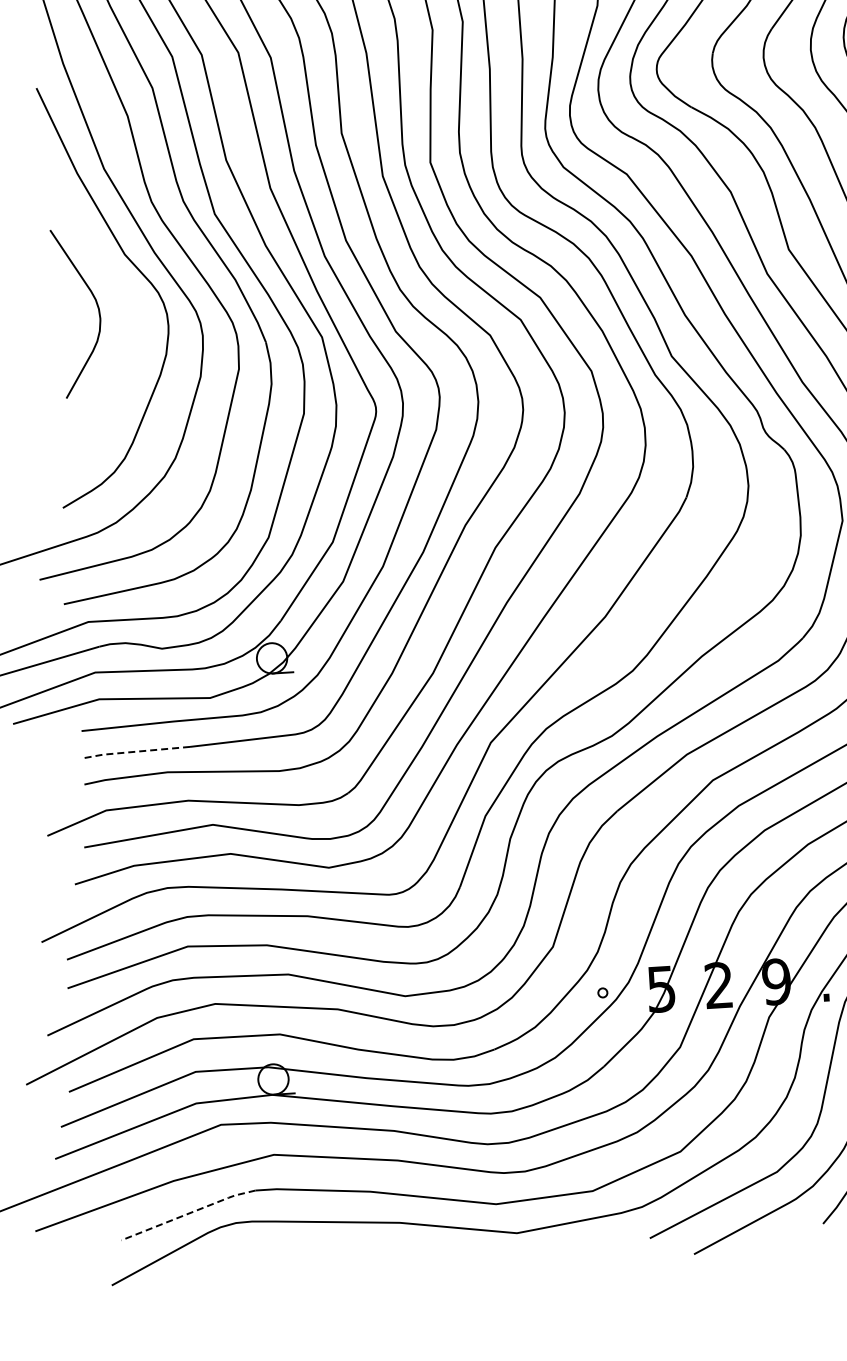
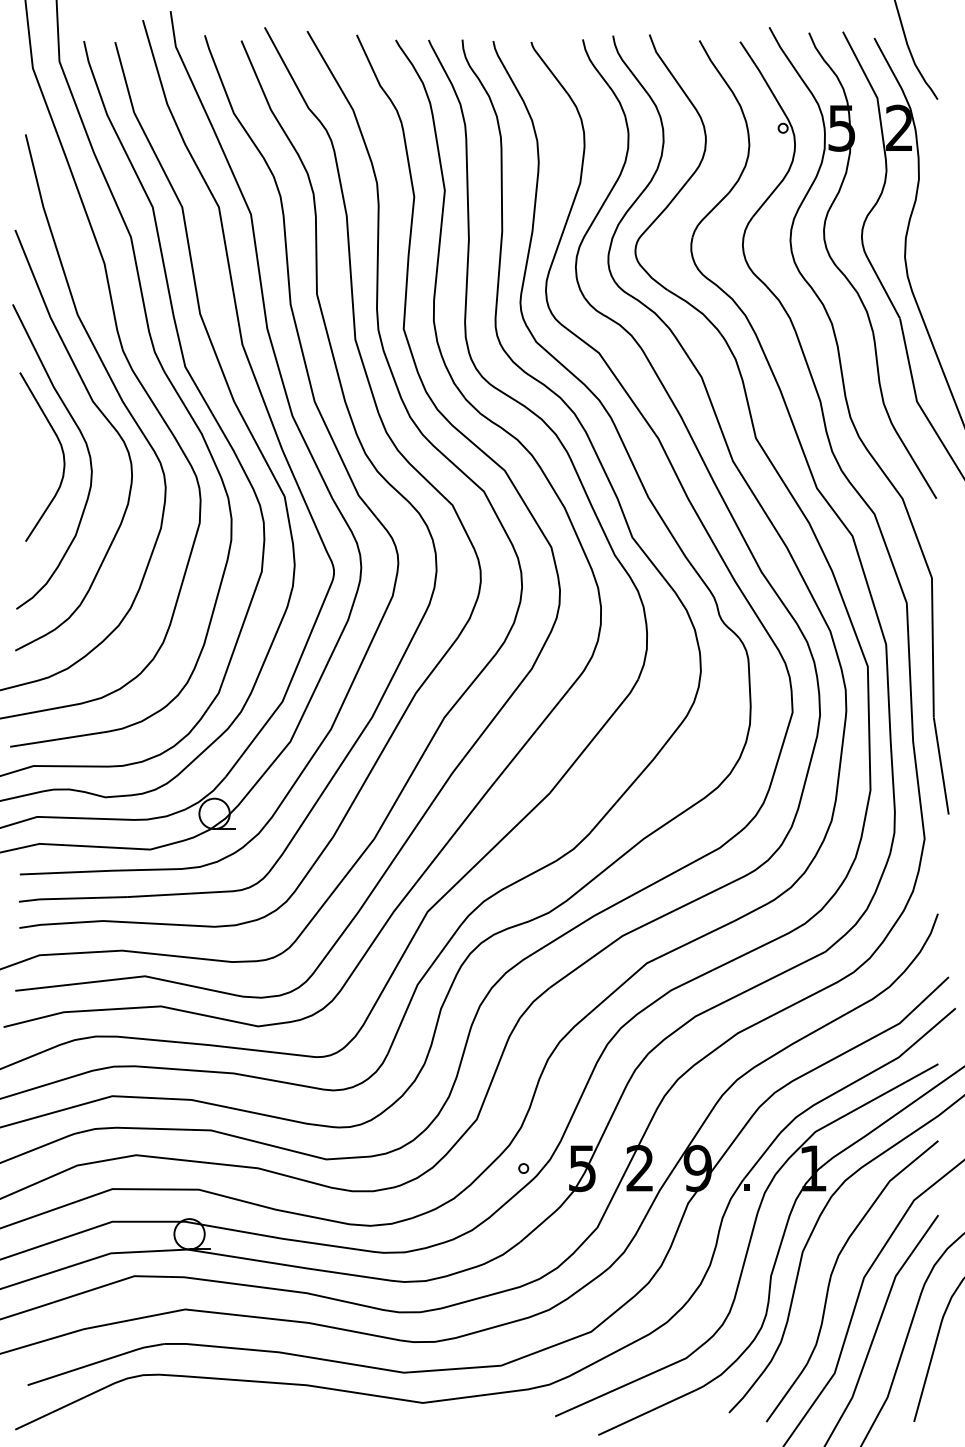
curve: (117, 293) -> (83, 440), added
line: (134, 751) -> (71, 898), dashed -> solid
line: (188, 1213) -> (96, 1362), dashed -> solid

